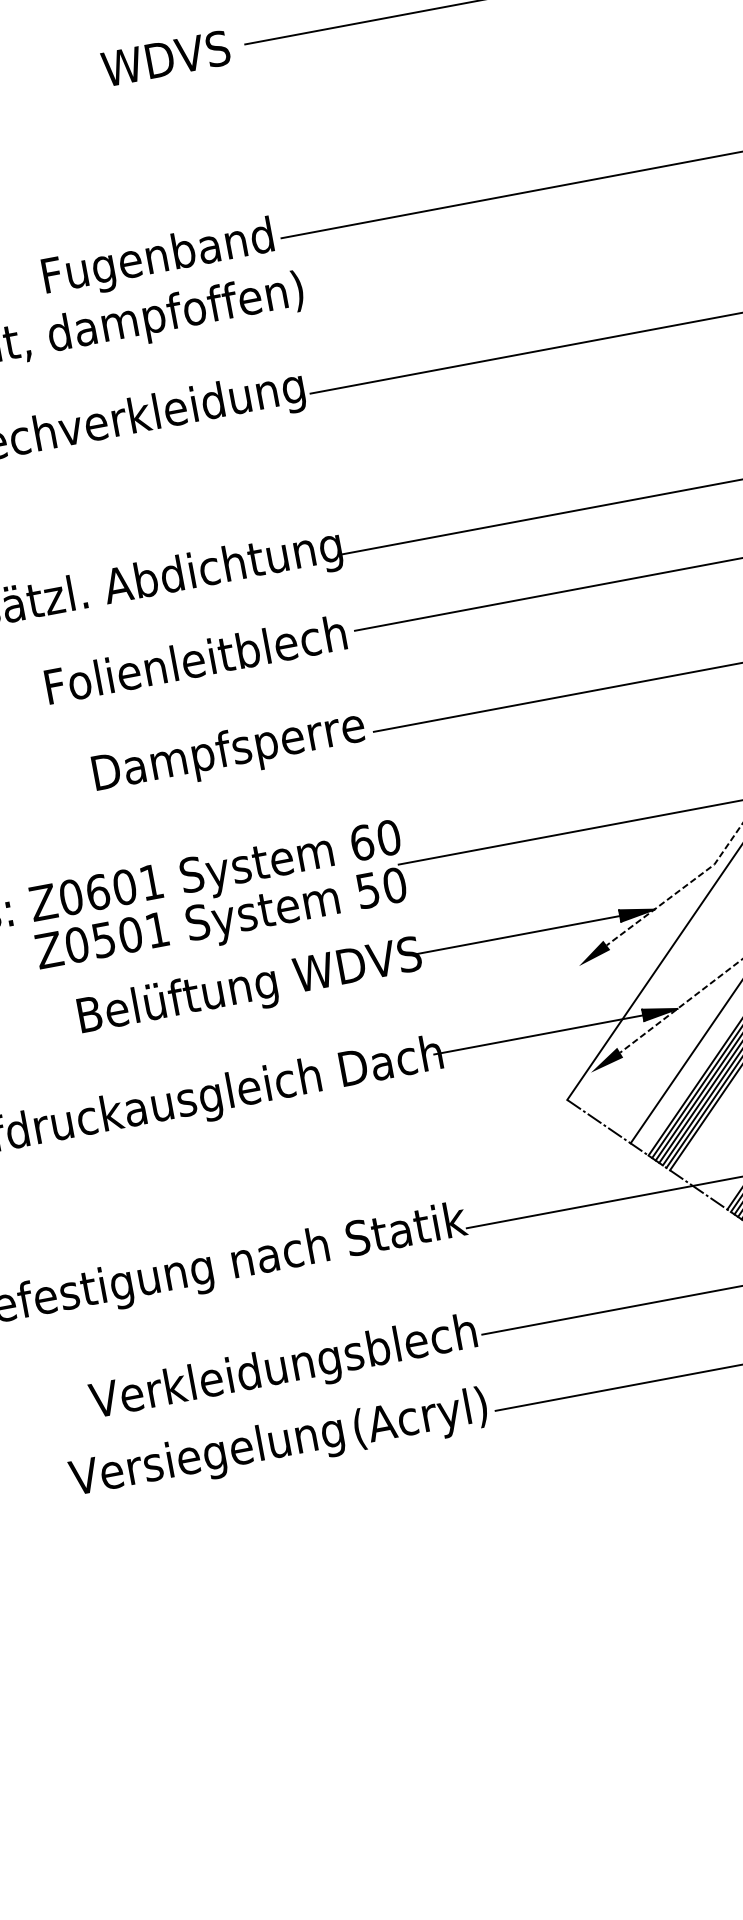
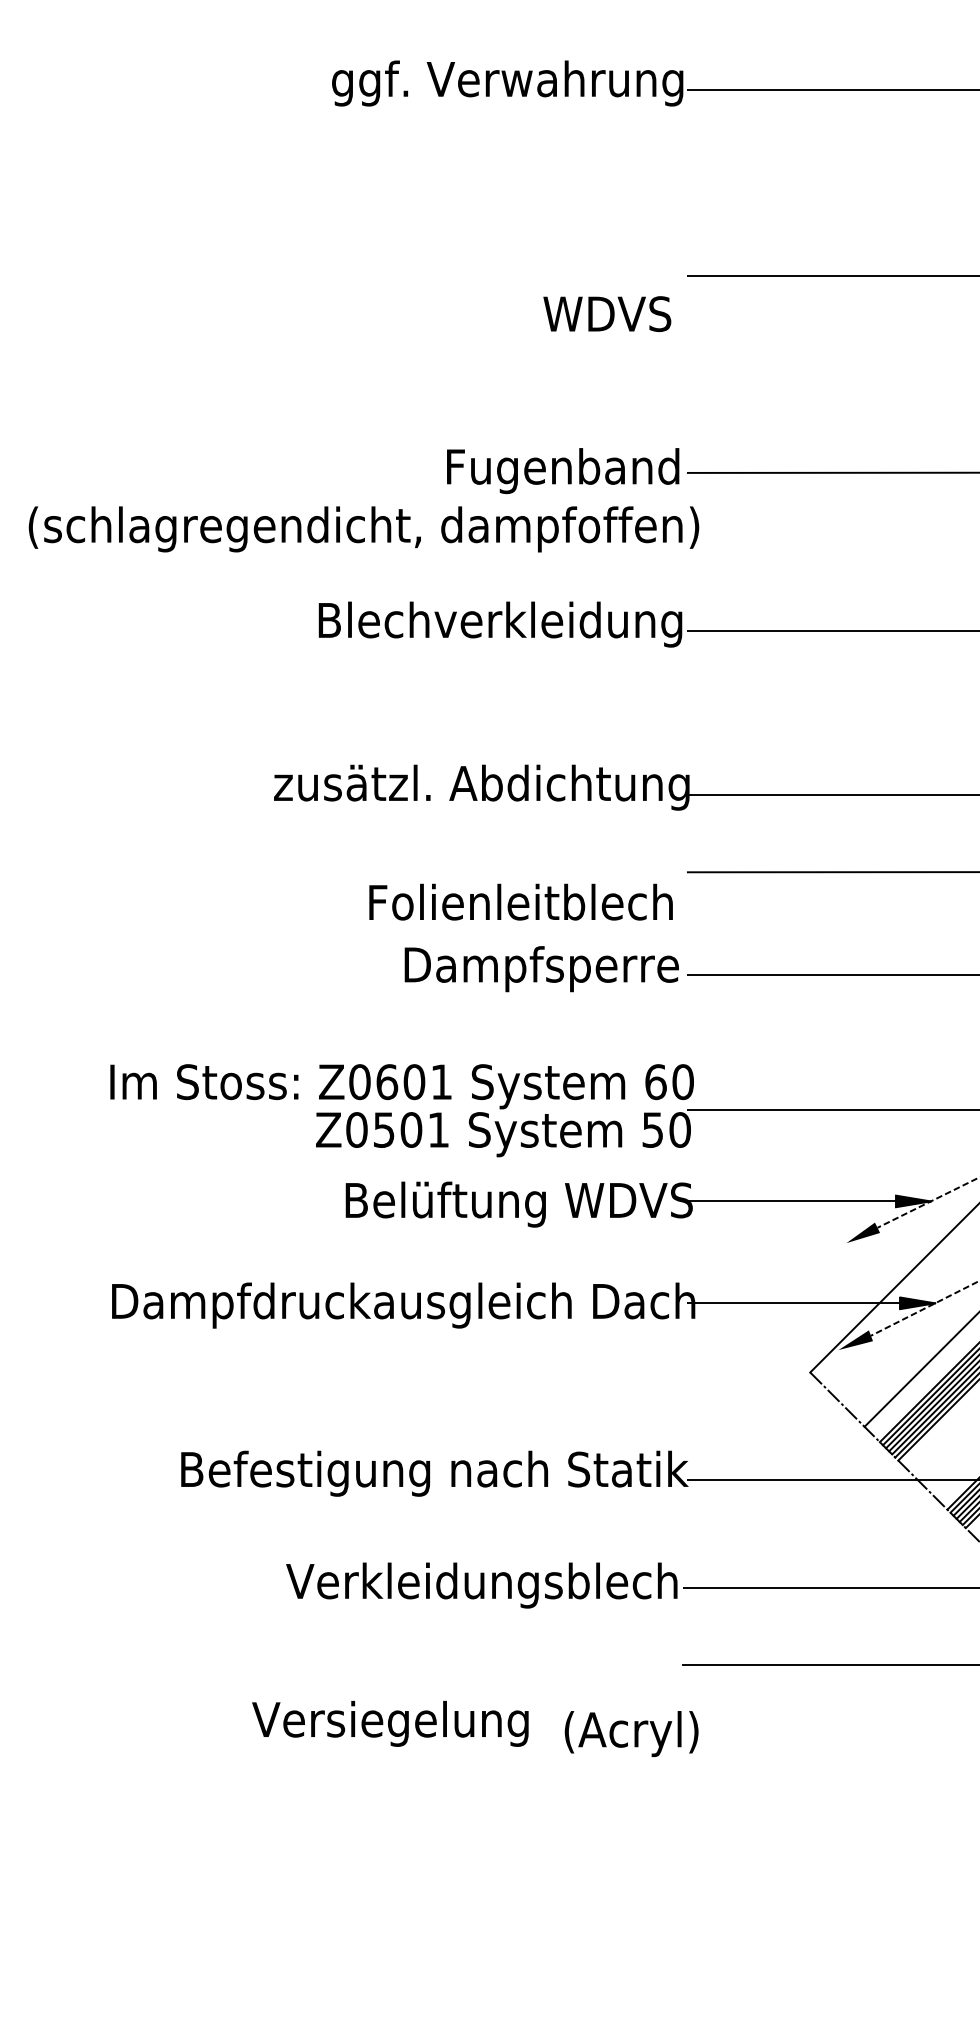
text: (166, 58) -> (607, 314), moved
text: (195, 658) -> (520, 901), moved
text: (420, 1419) -> (631, 1733), moved
text: (207, 1457) -> (390, 1723), moved

